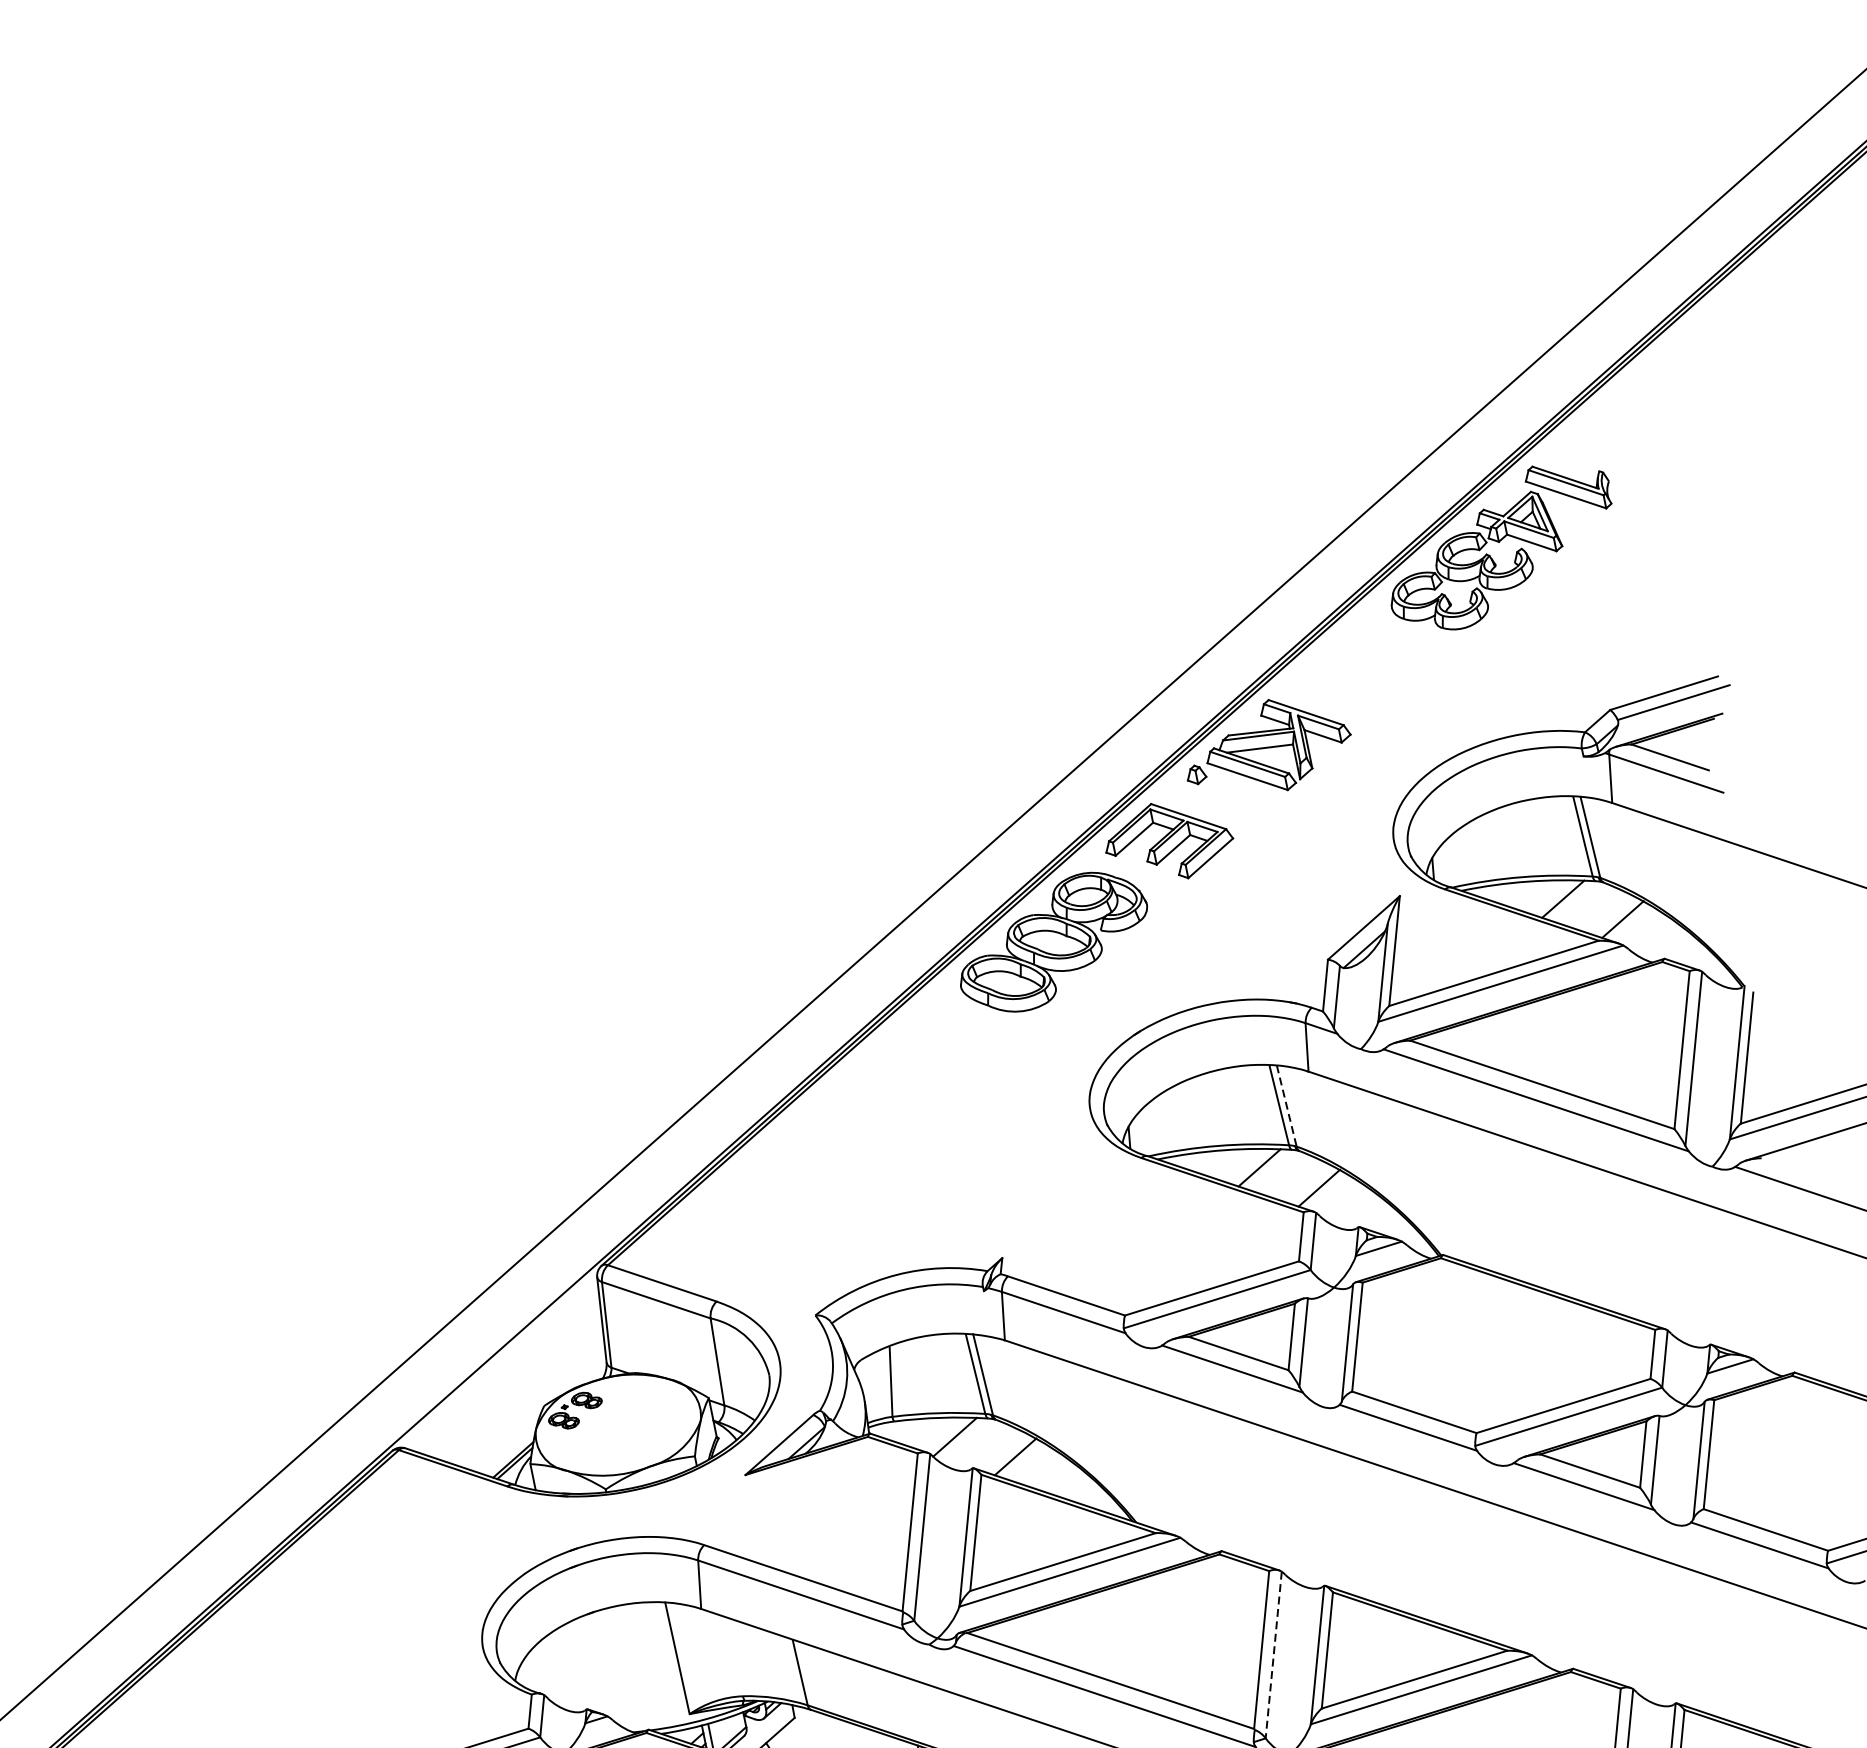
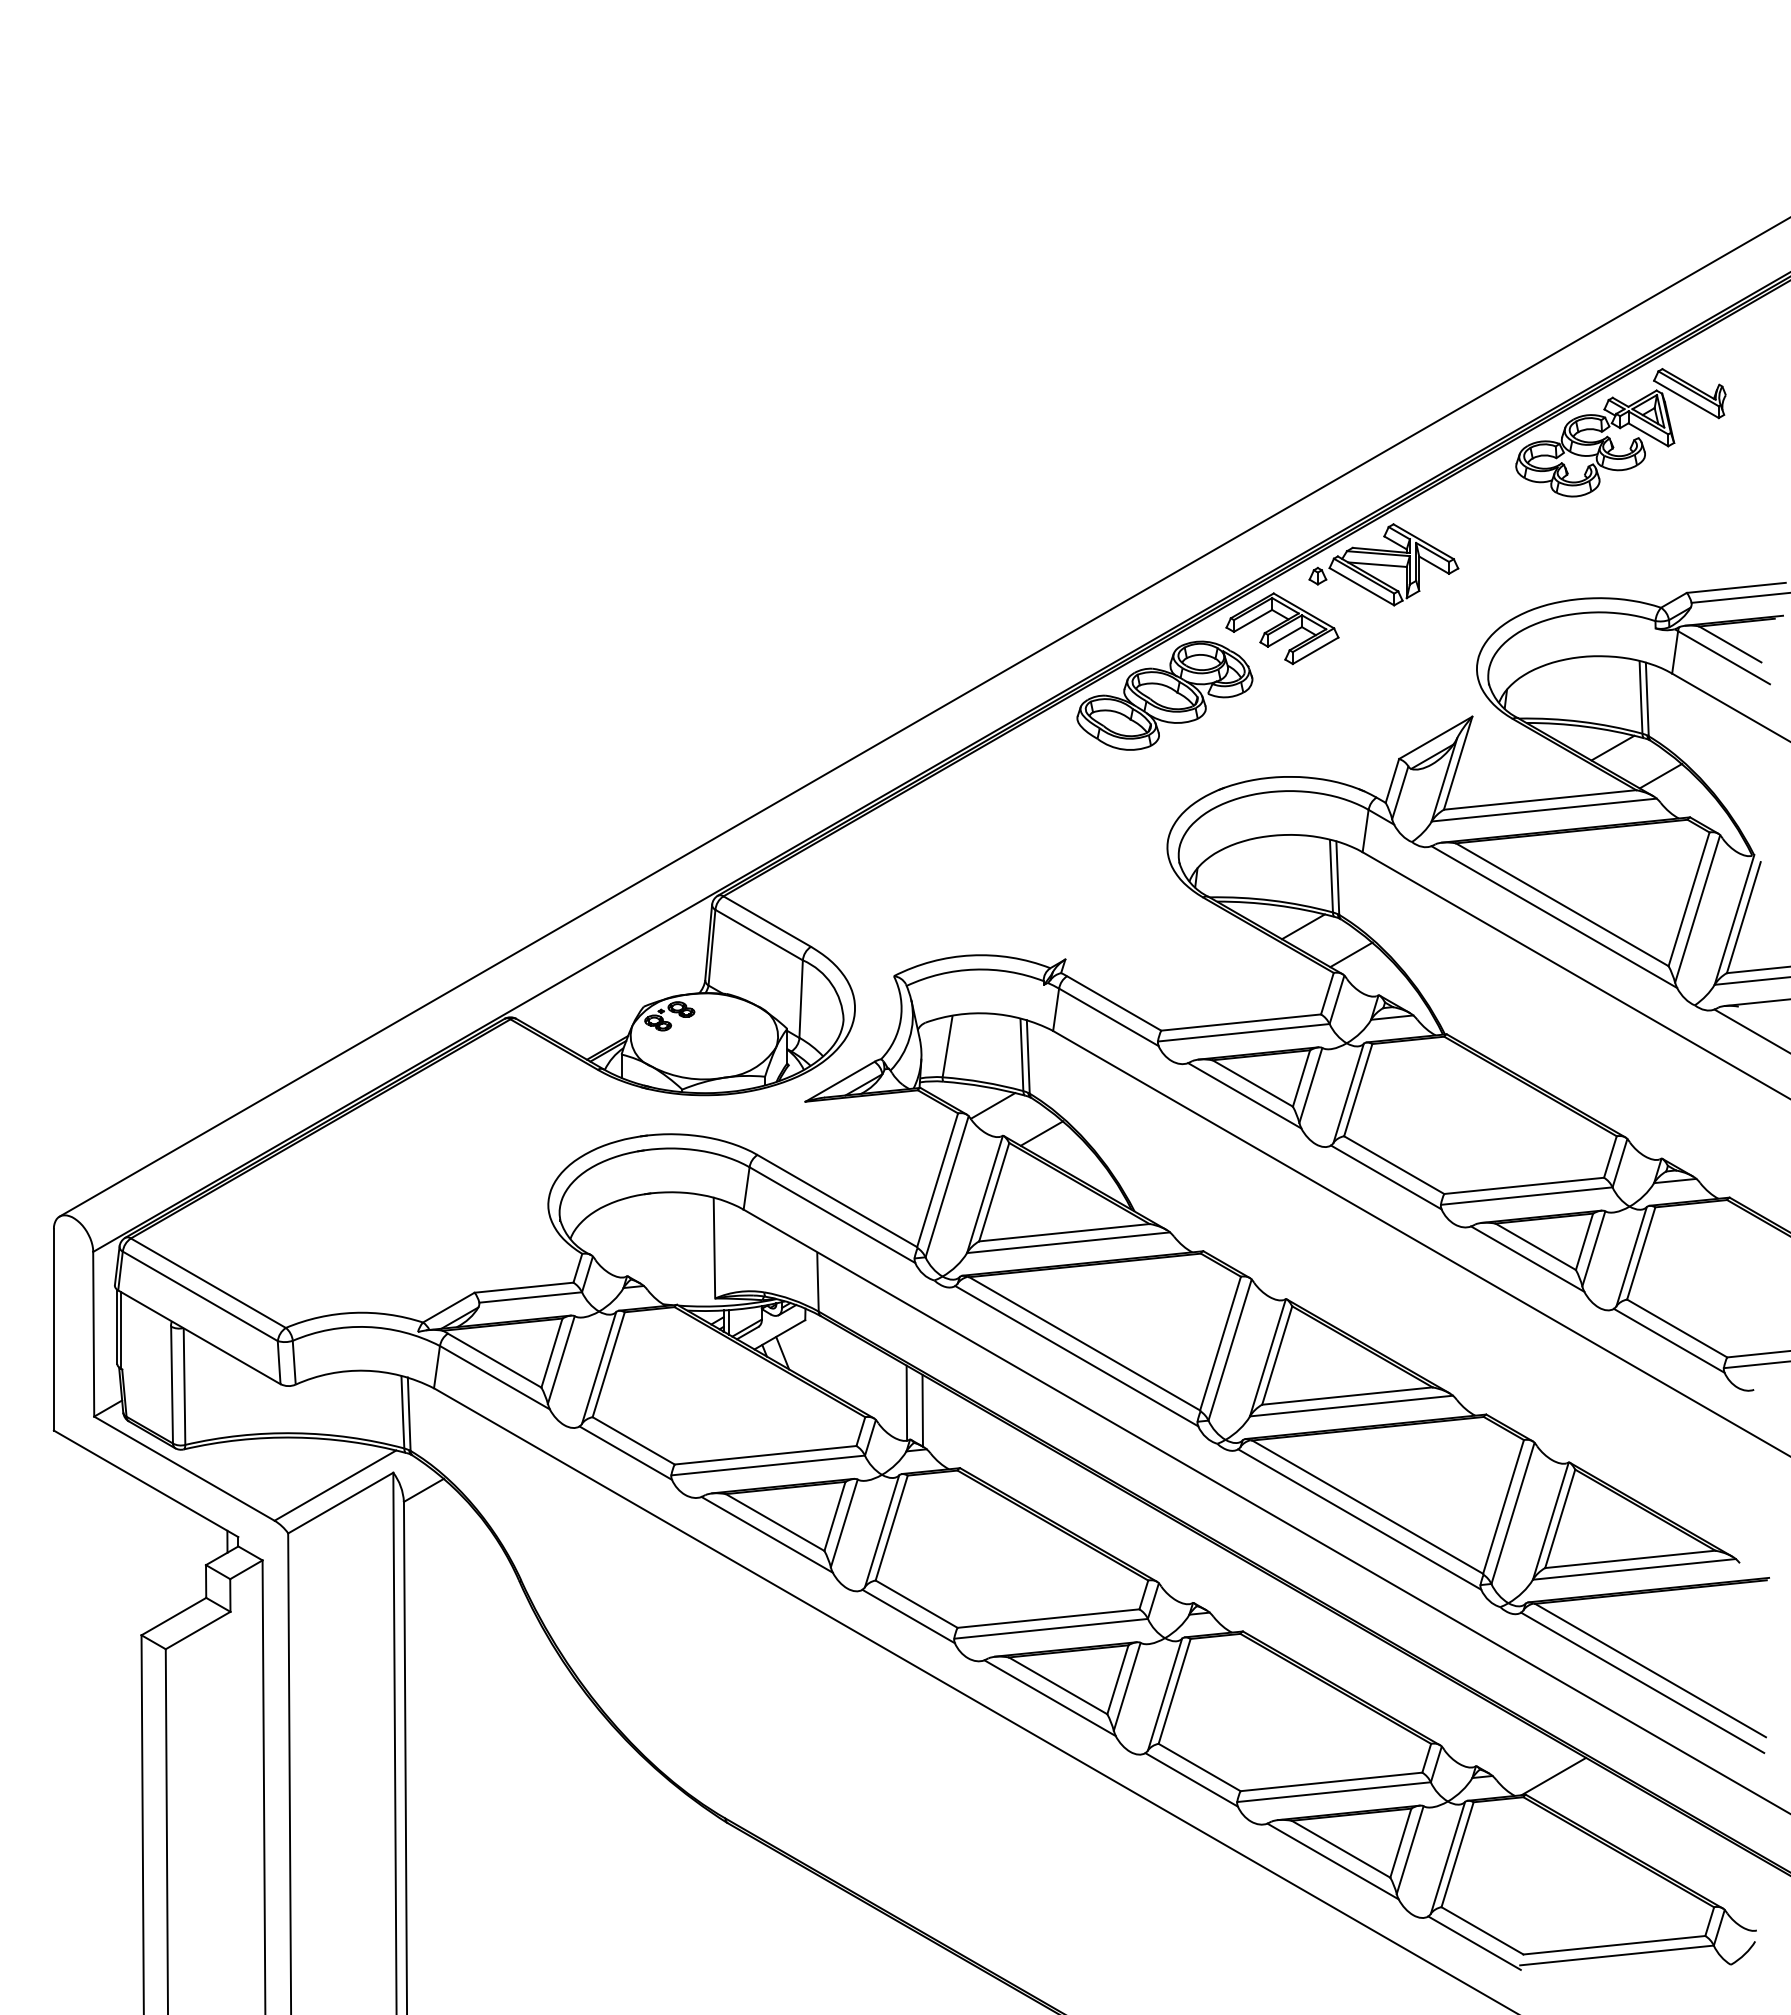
line: (1286, 1106) -> (1337, 878), dashed -> solid
line: (1274, 1655) -> (1230, 1350), dashed -> solid

